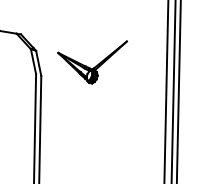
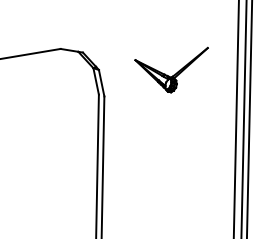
part: (92, 61) -> (171, 69), moved

